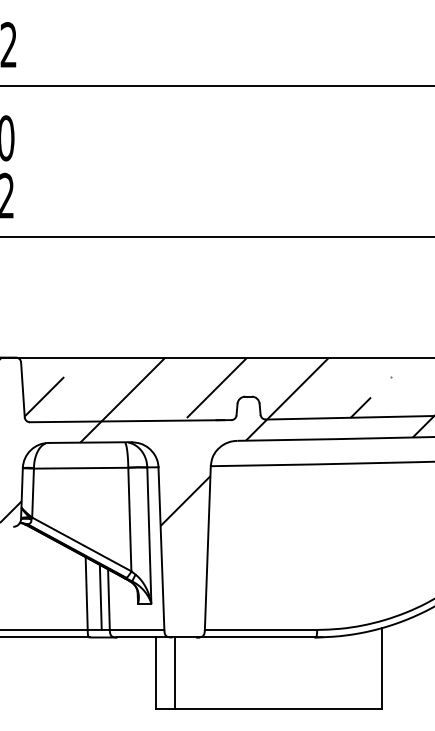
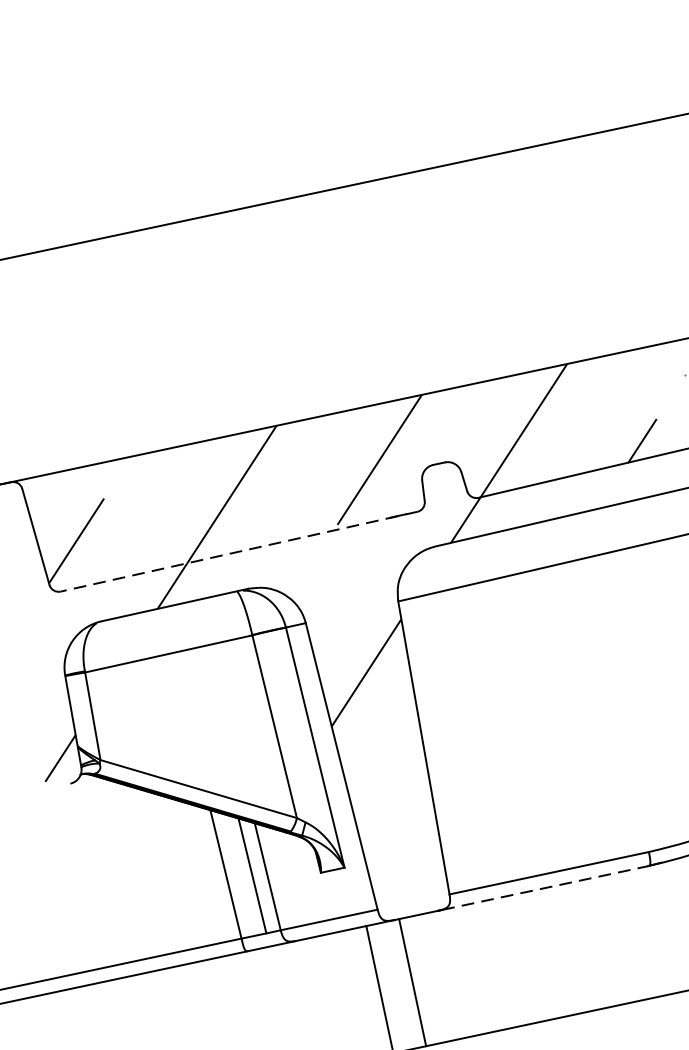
line: (130, 421) -> (238, 552), solid -> dashed
line: (257, 637) -> (545, 887), solid -> dashed

